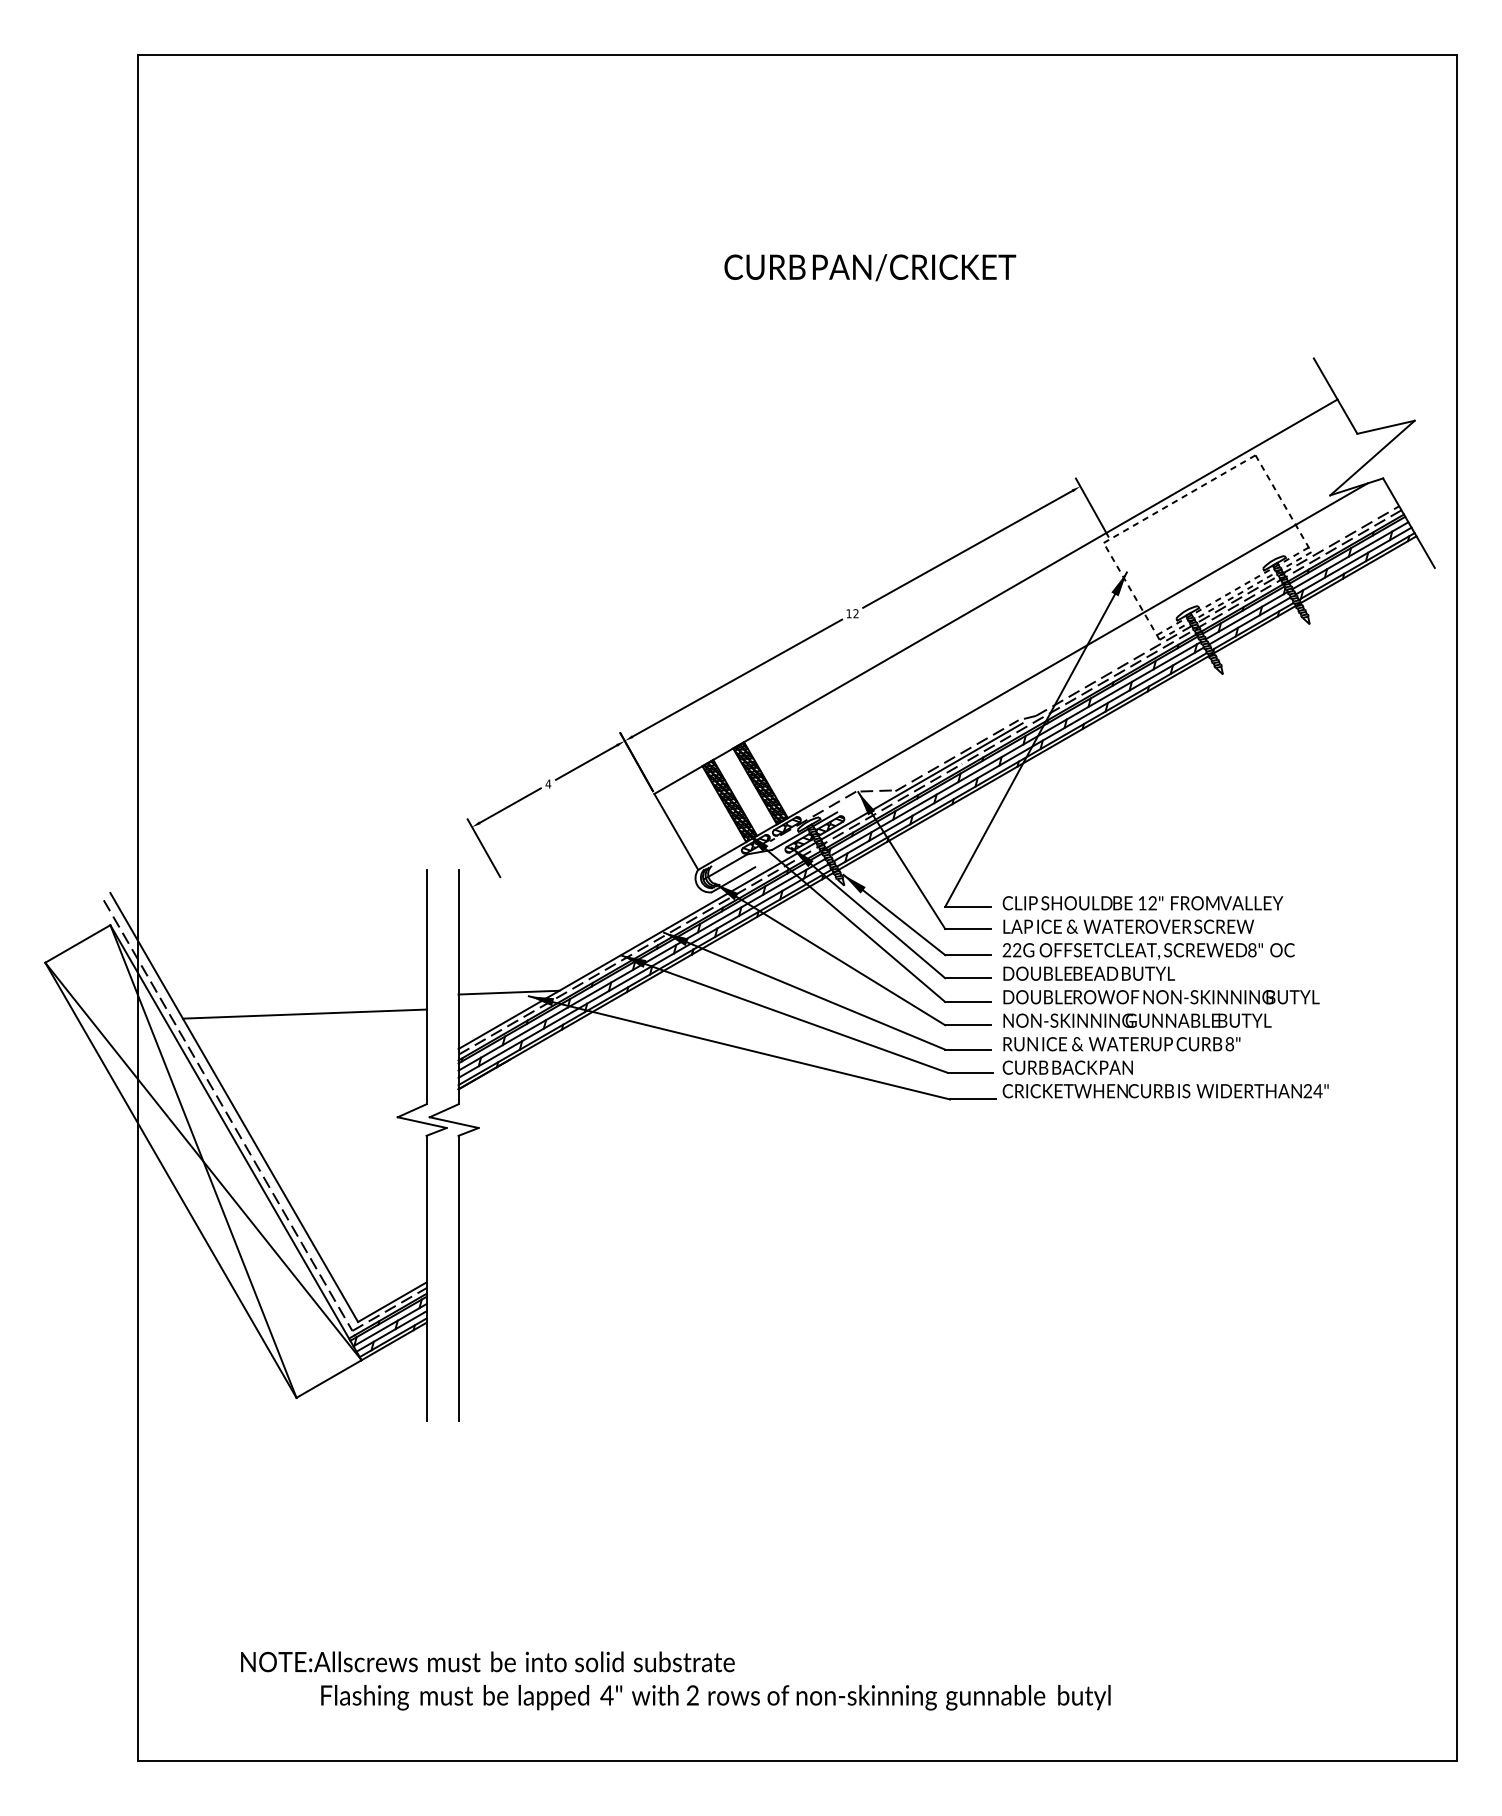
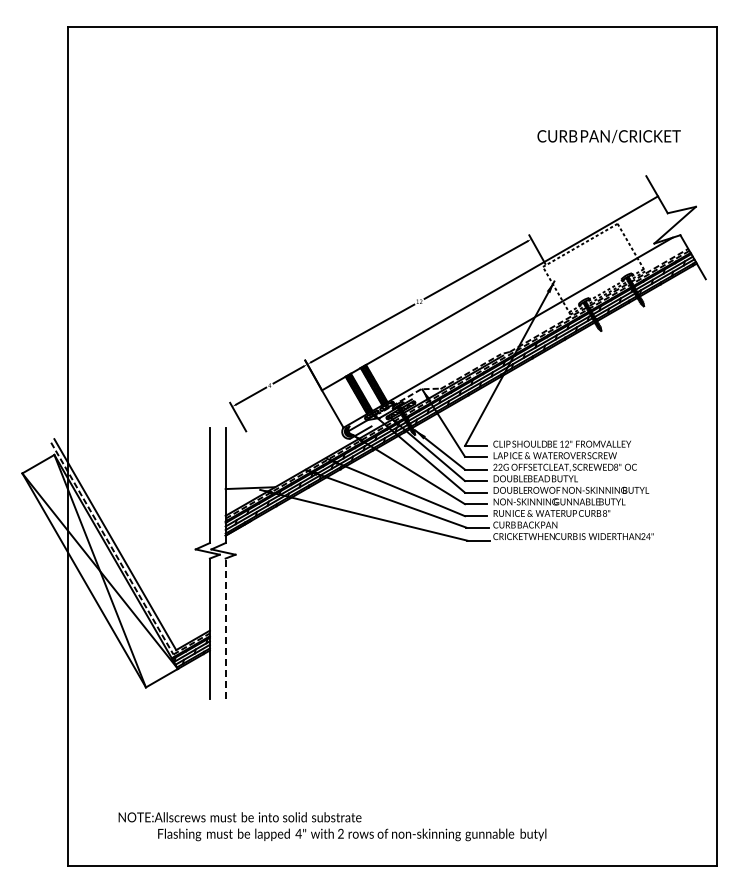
text: (868, 267) -> (608, 136), moved
line: (303, 1013) -> (149, 498), removed
line: (458, 1278) -> (225, 628), solid -> dashed

